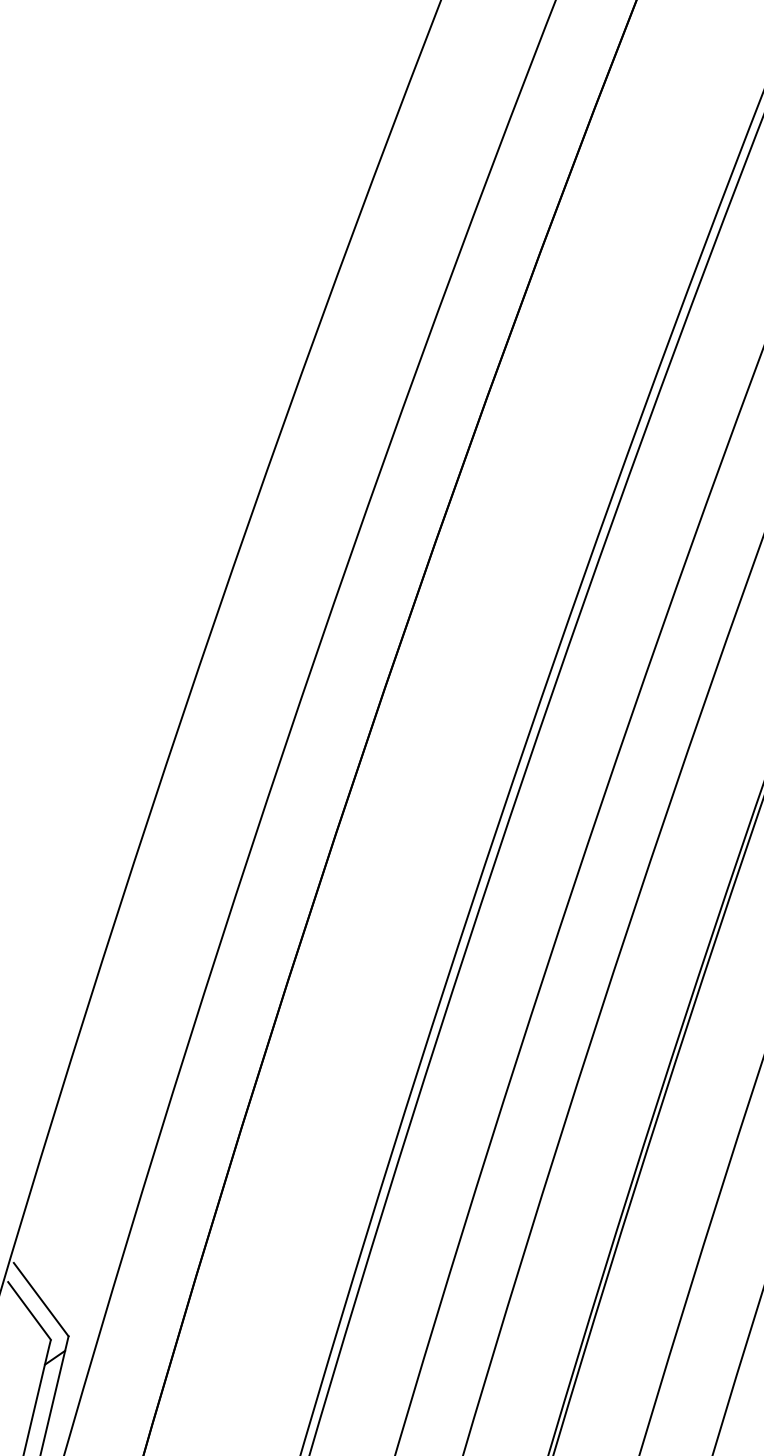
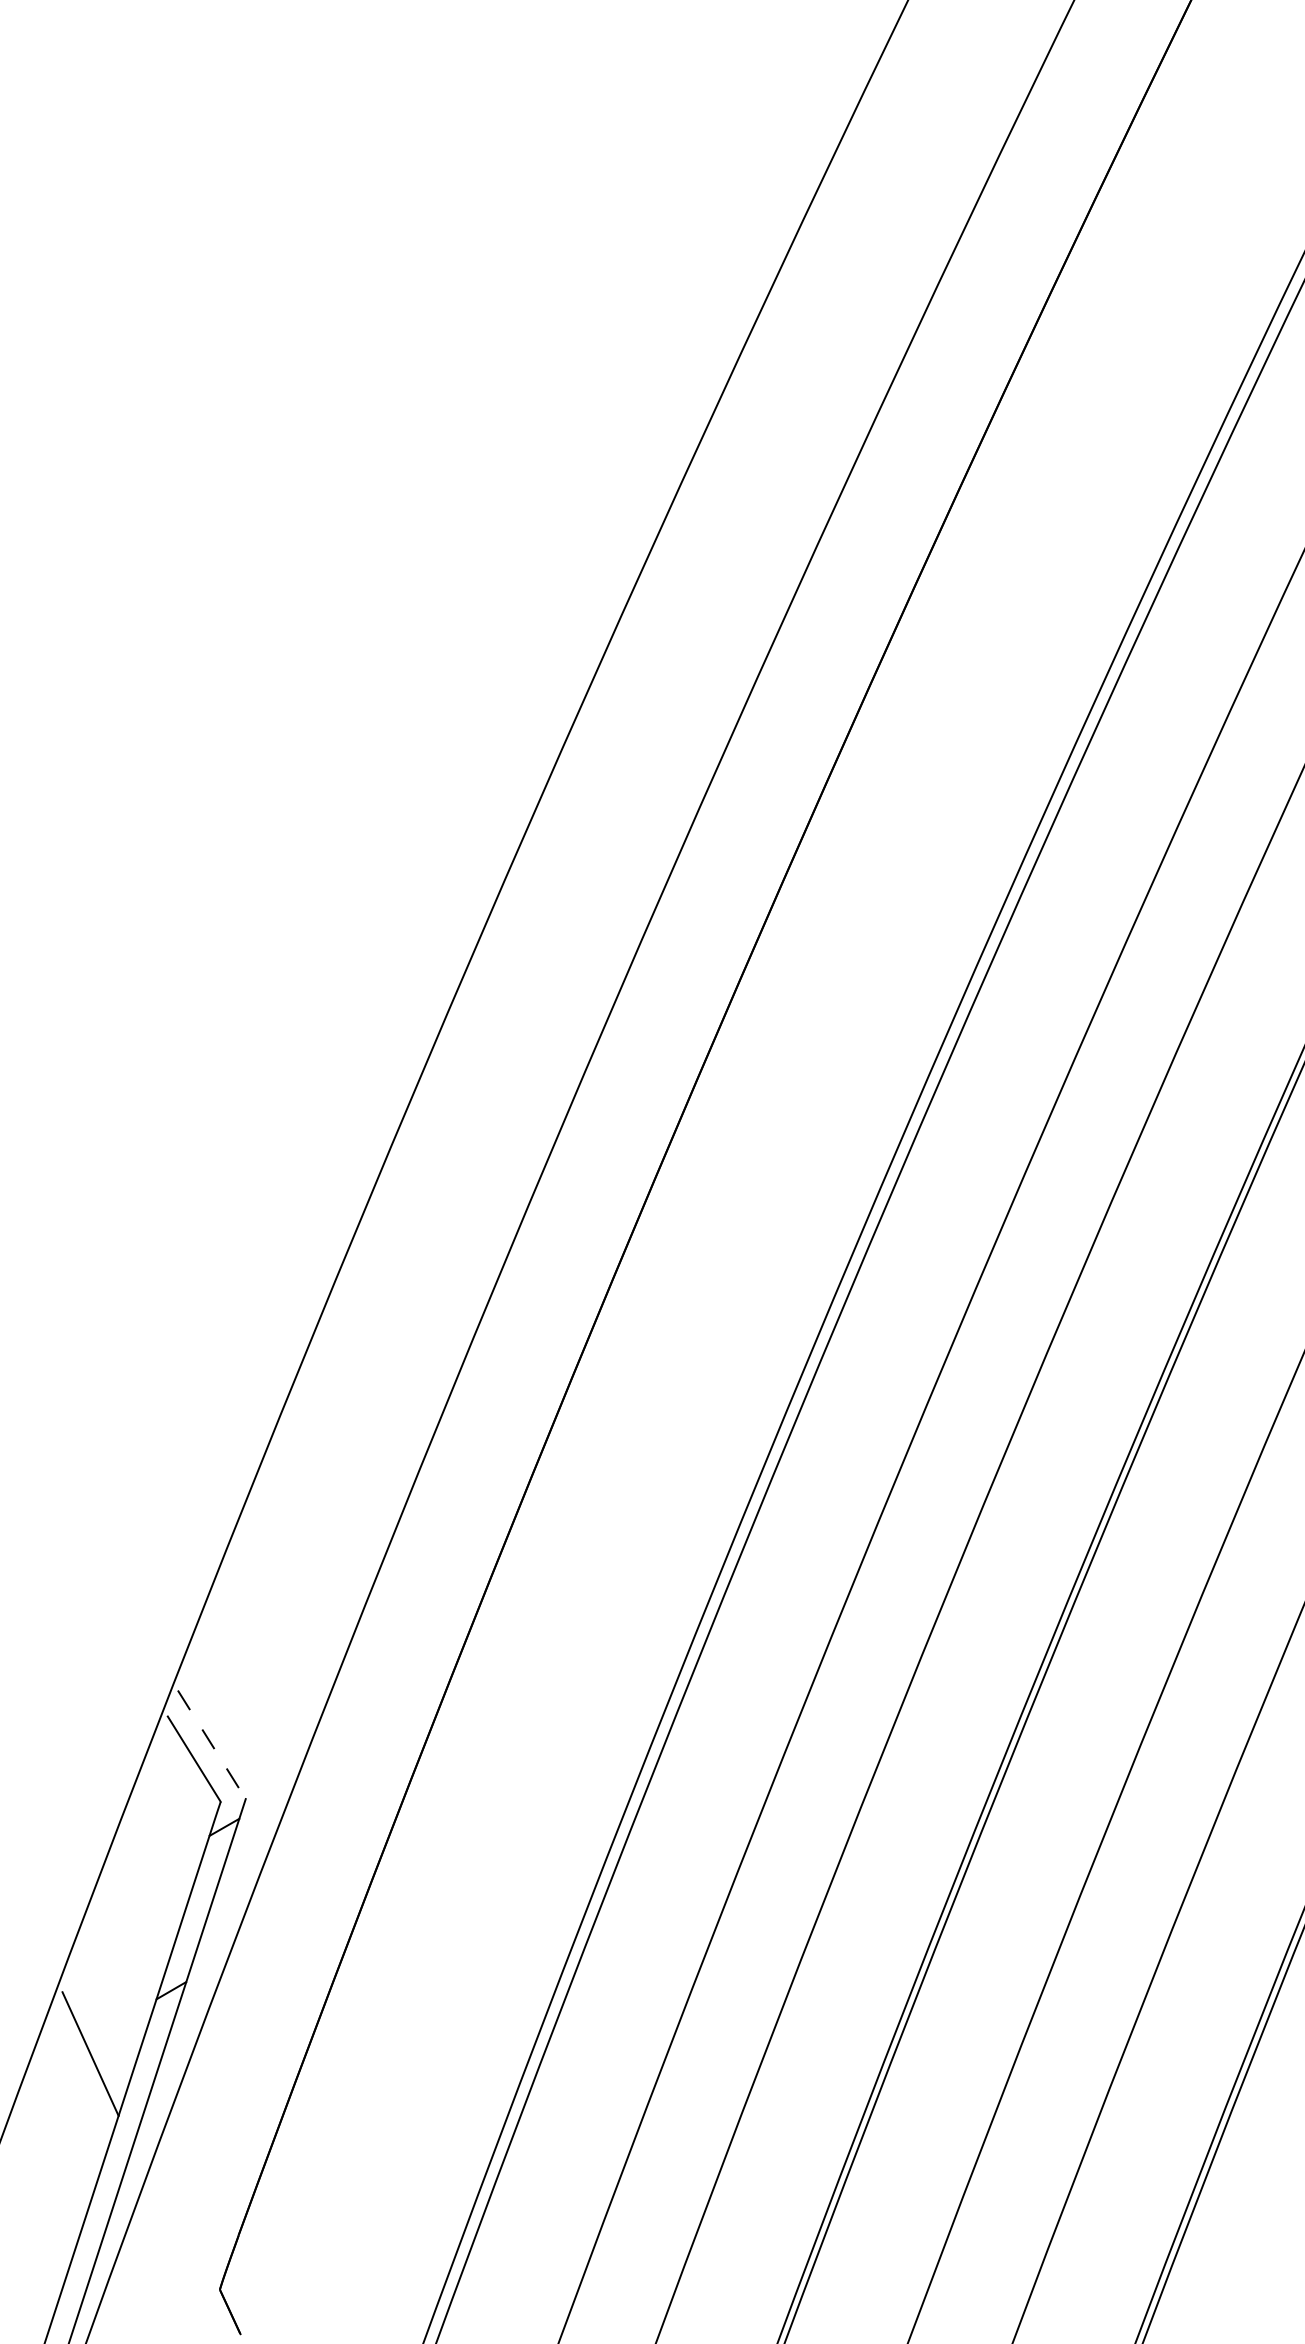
line: (40, 1299) -> (211, 1744), solid -> dashed

